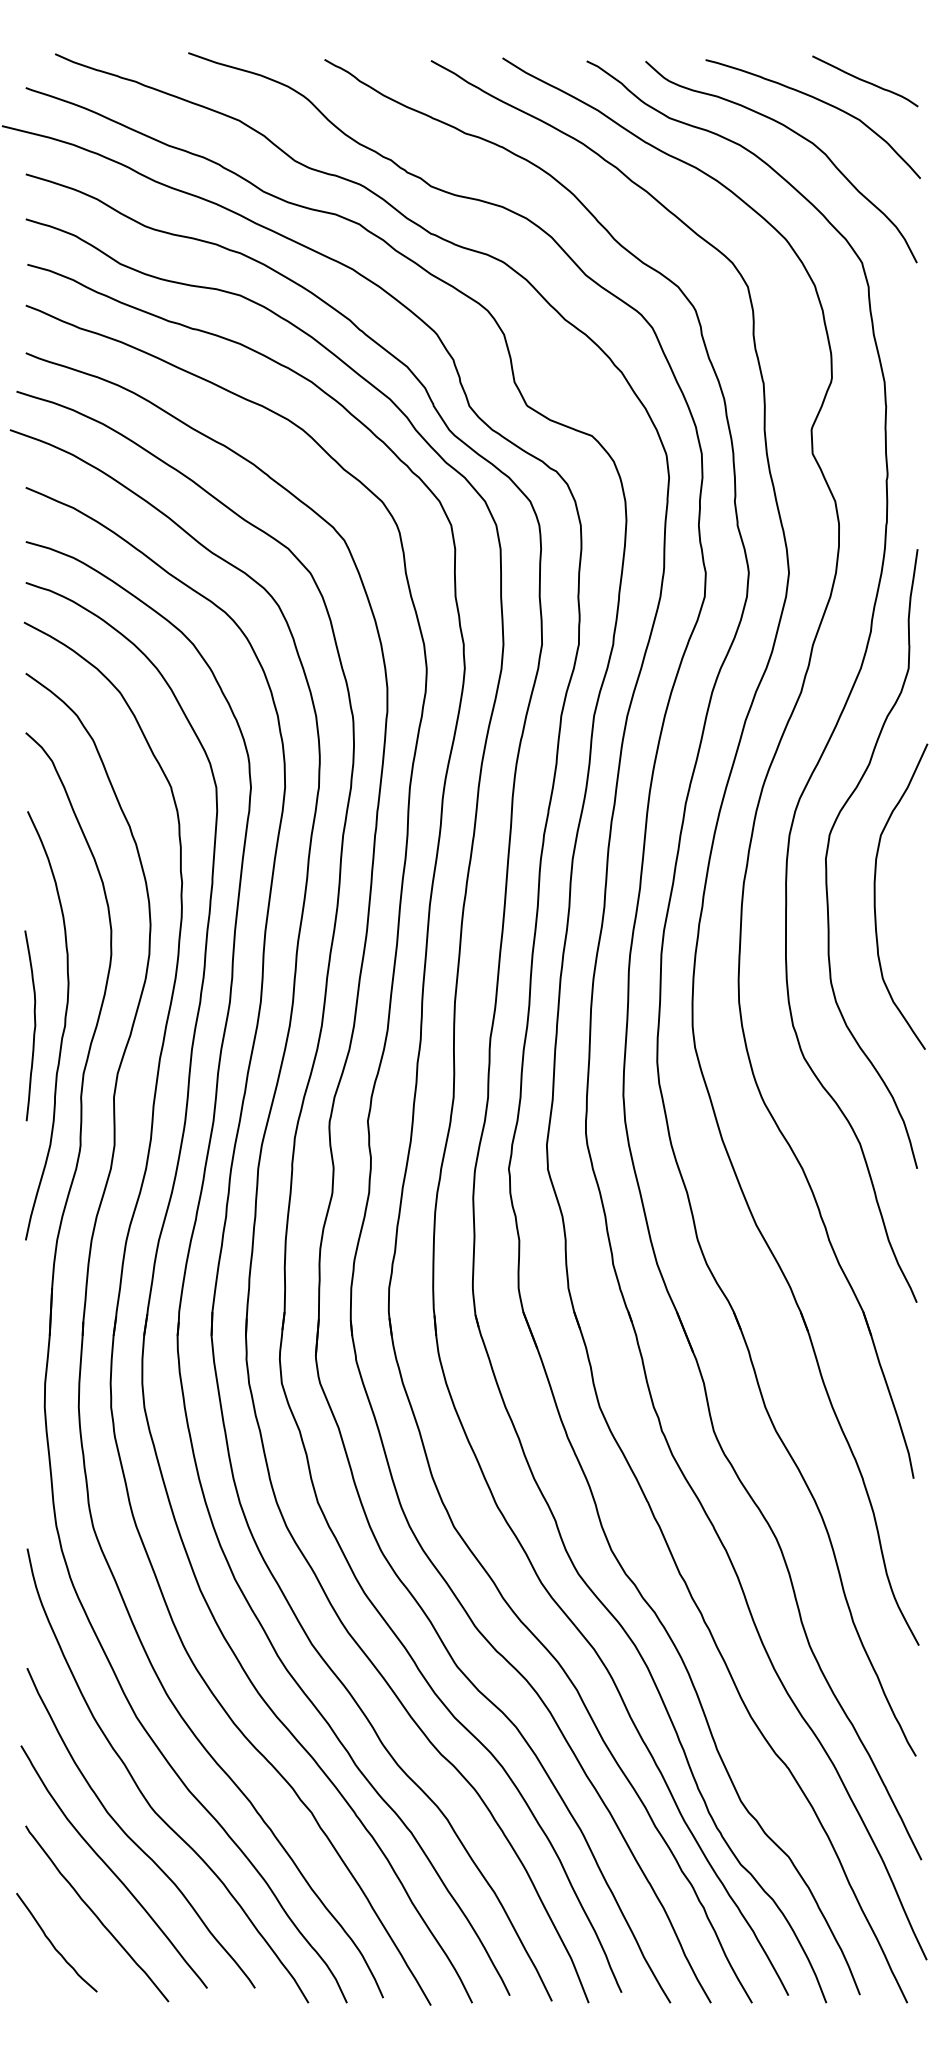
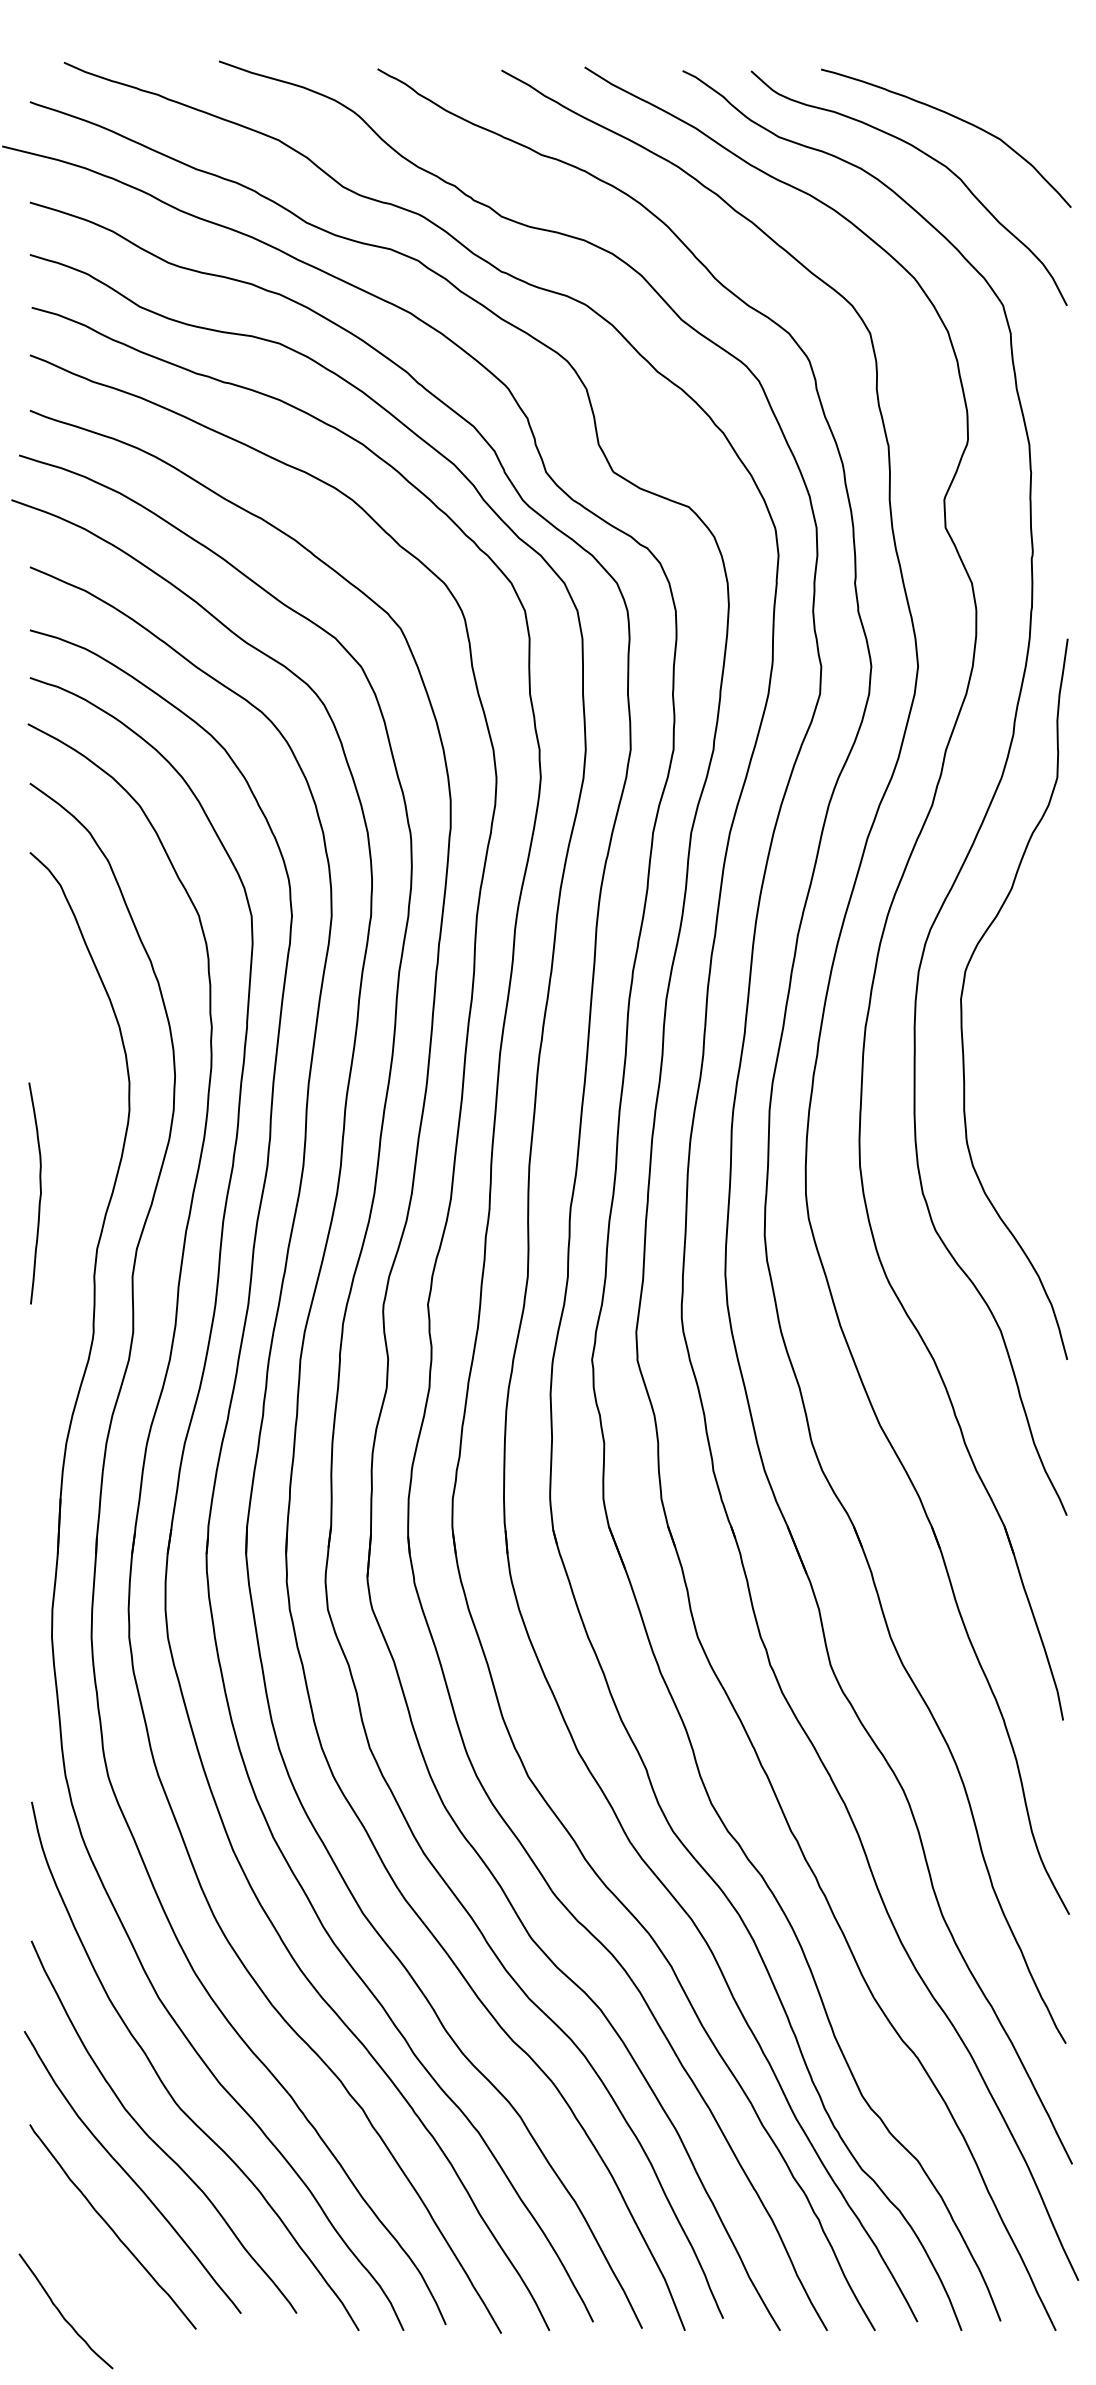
curve: (864, 81) -> (1006, 94), removed
curve: (875, 896) -> (1018, 1043), removed
curve: (63, 1029) -> (73, 1197), removed
curve: (52, 1943) -> (61, 2312), moved

